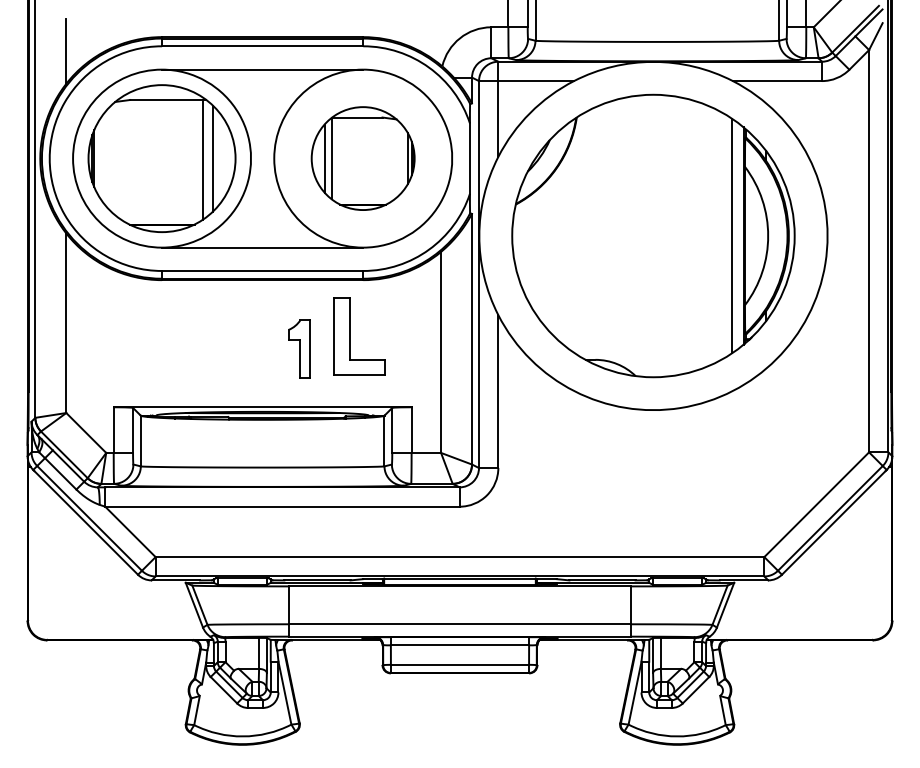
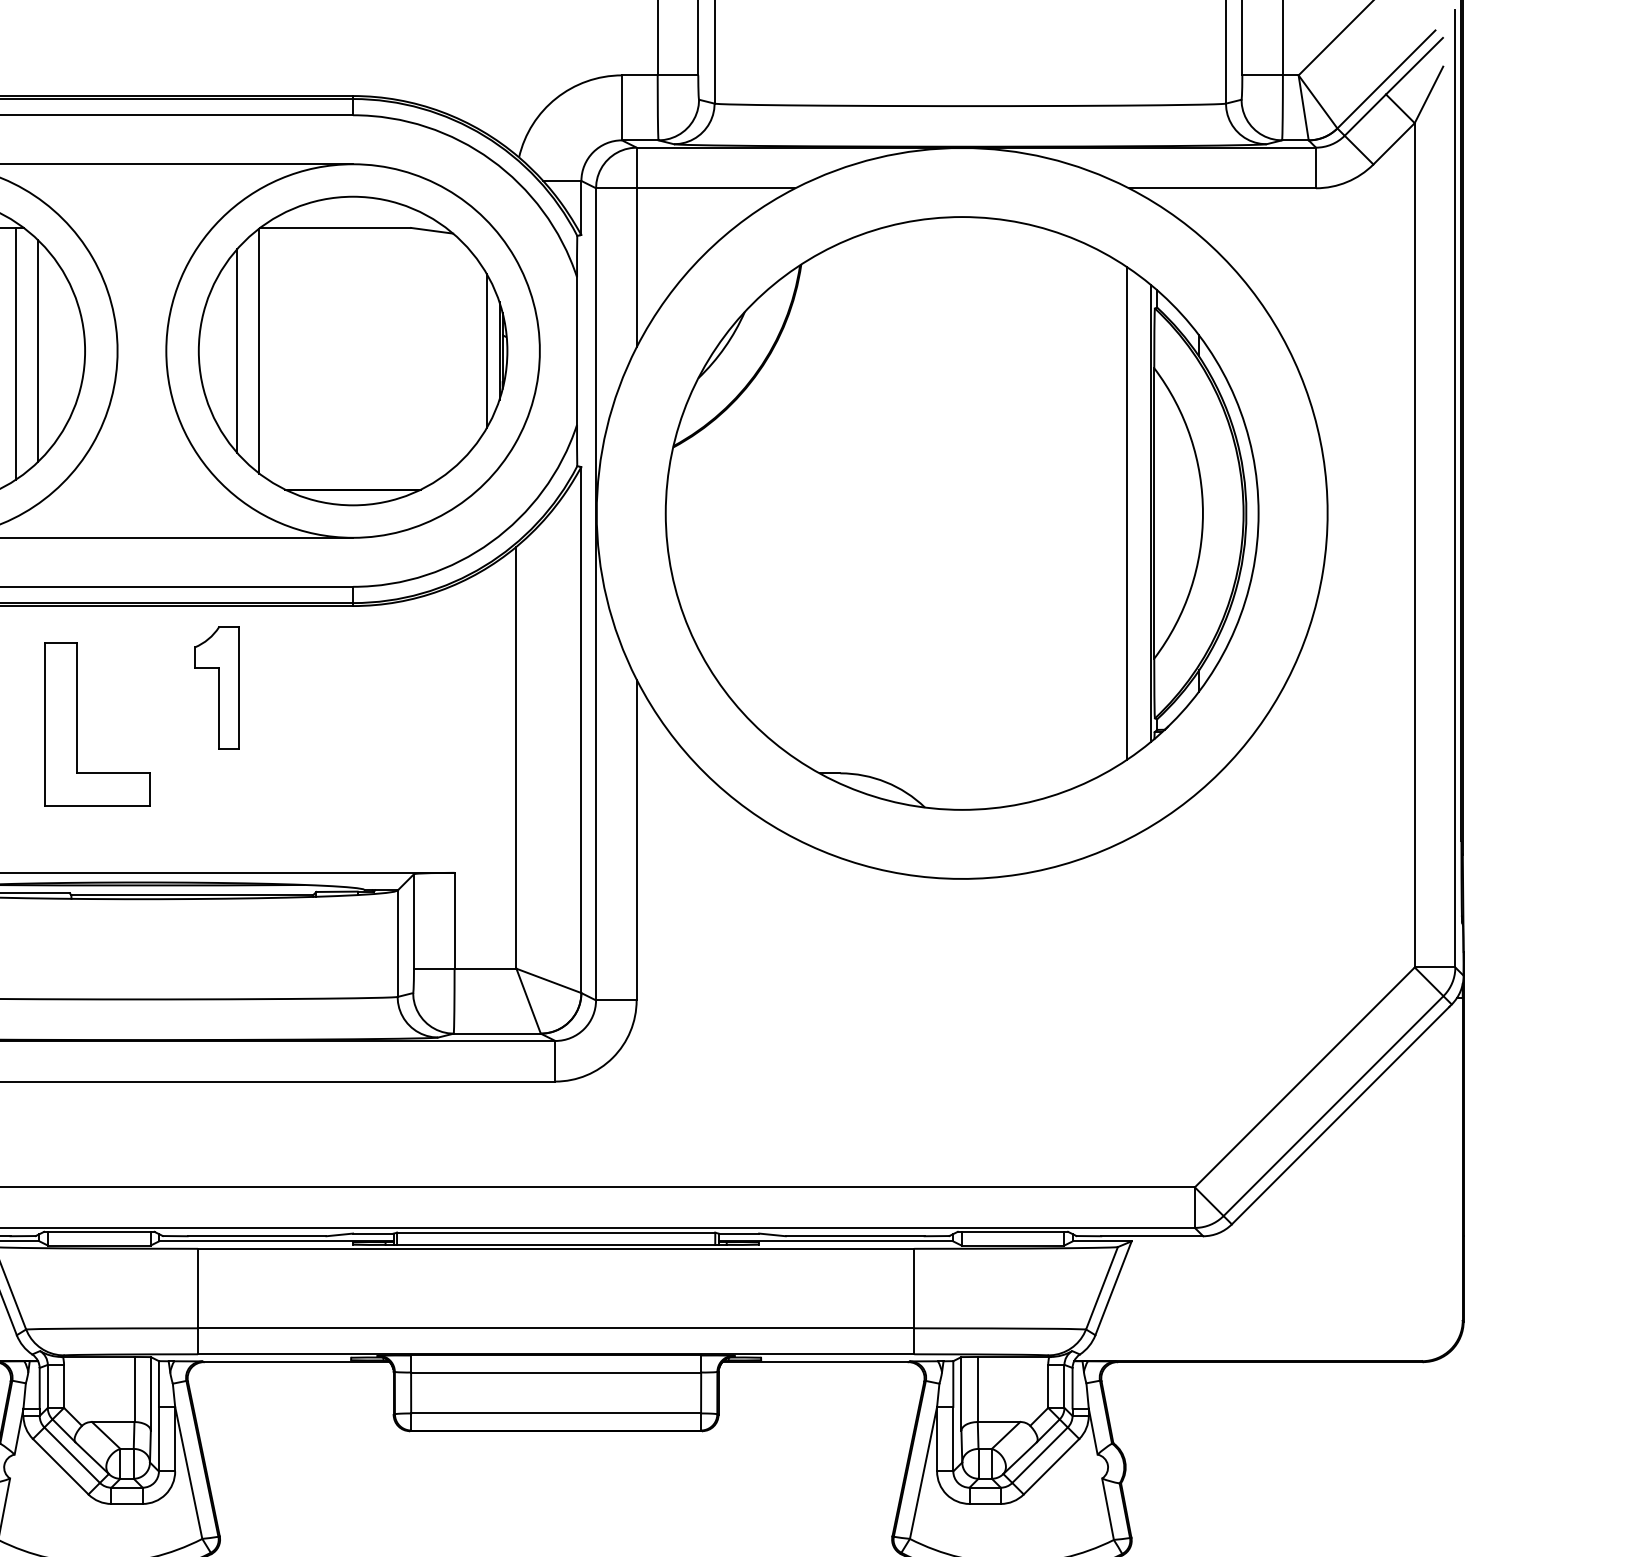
part: (362, 158) -> (351, 350), size x1.43
part: (350, 336) -> (78, 724), moved
part: (299, 348) -> (217, 686), moved

